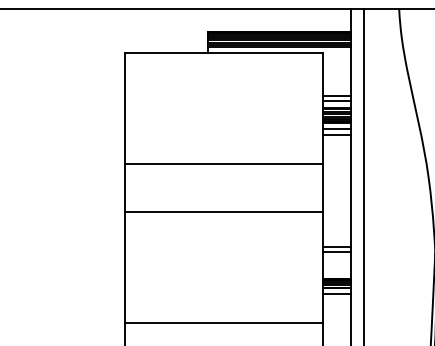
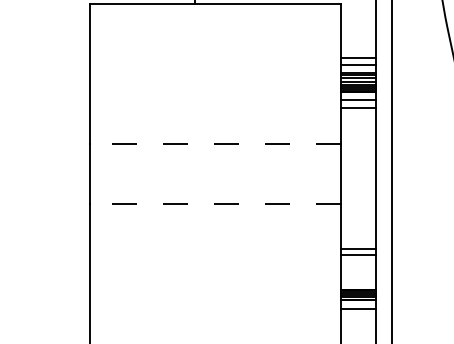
line: (223, 163) -> (215, 143), solid -> dashed
line: (223, 211) -> (215, 204), solid -> dashed

